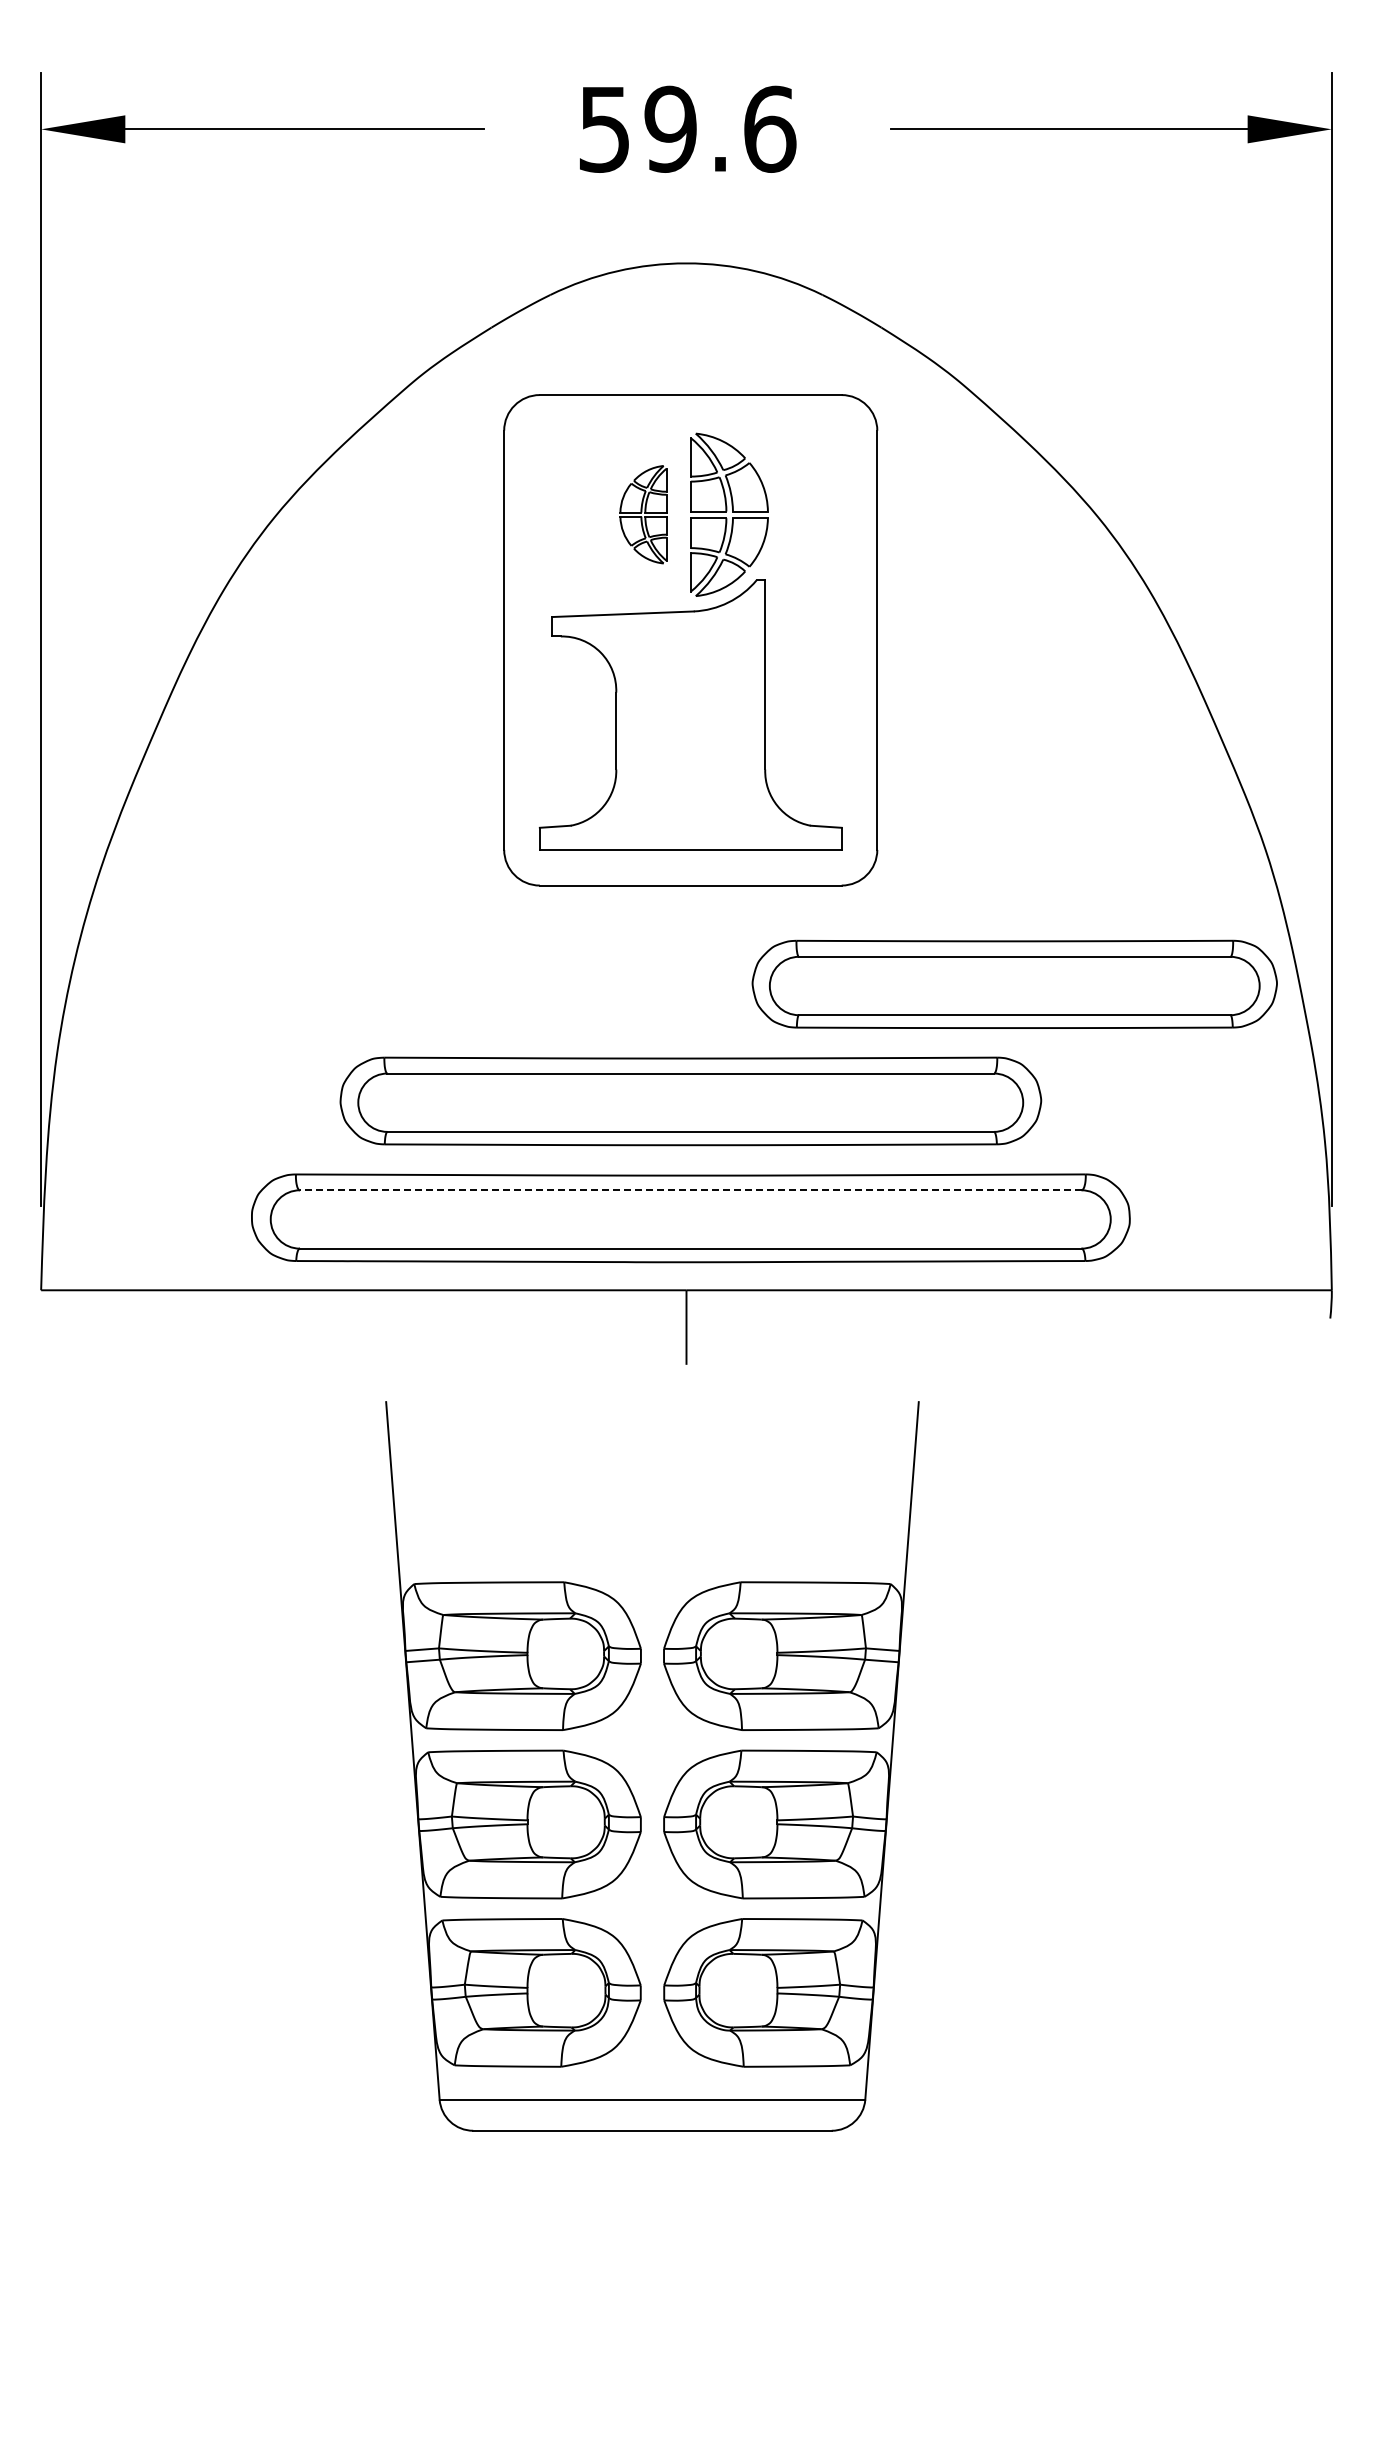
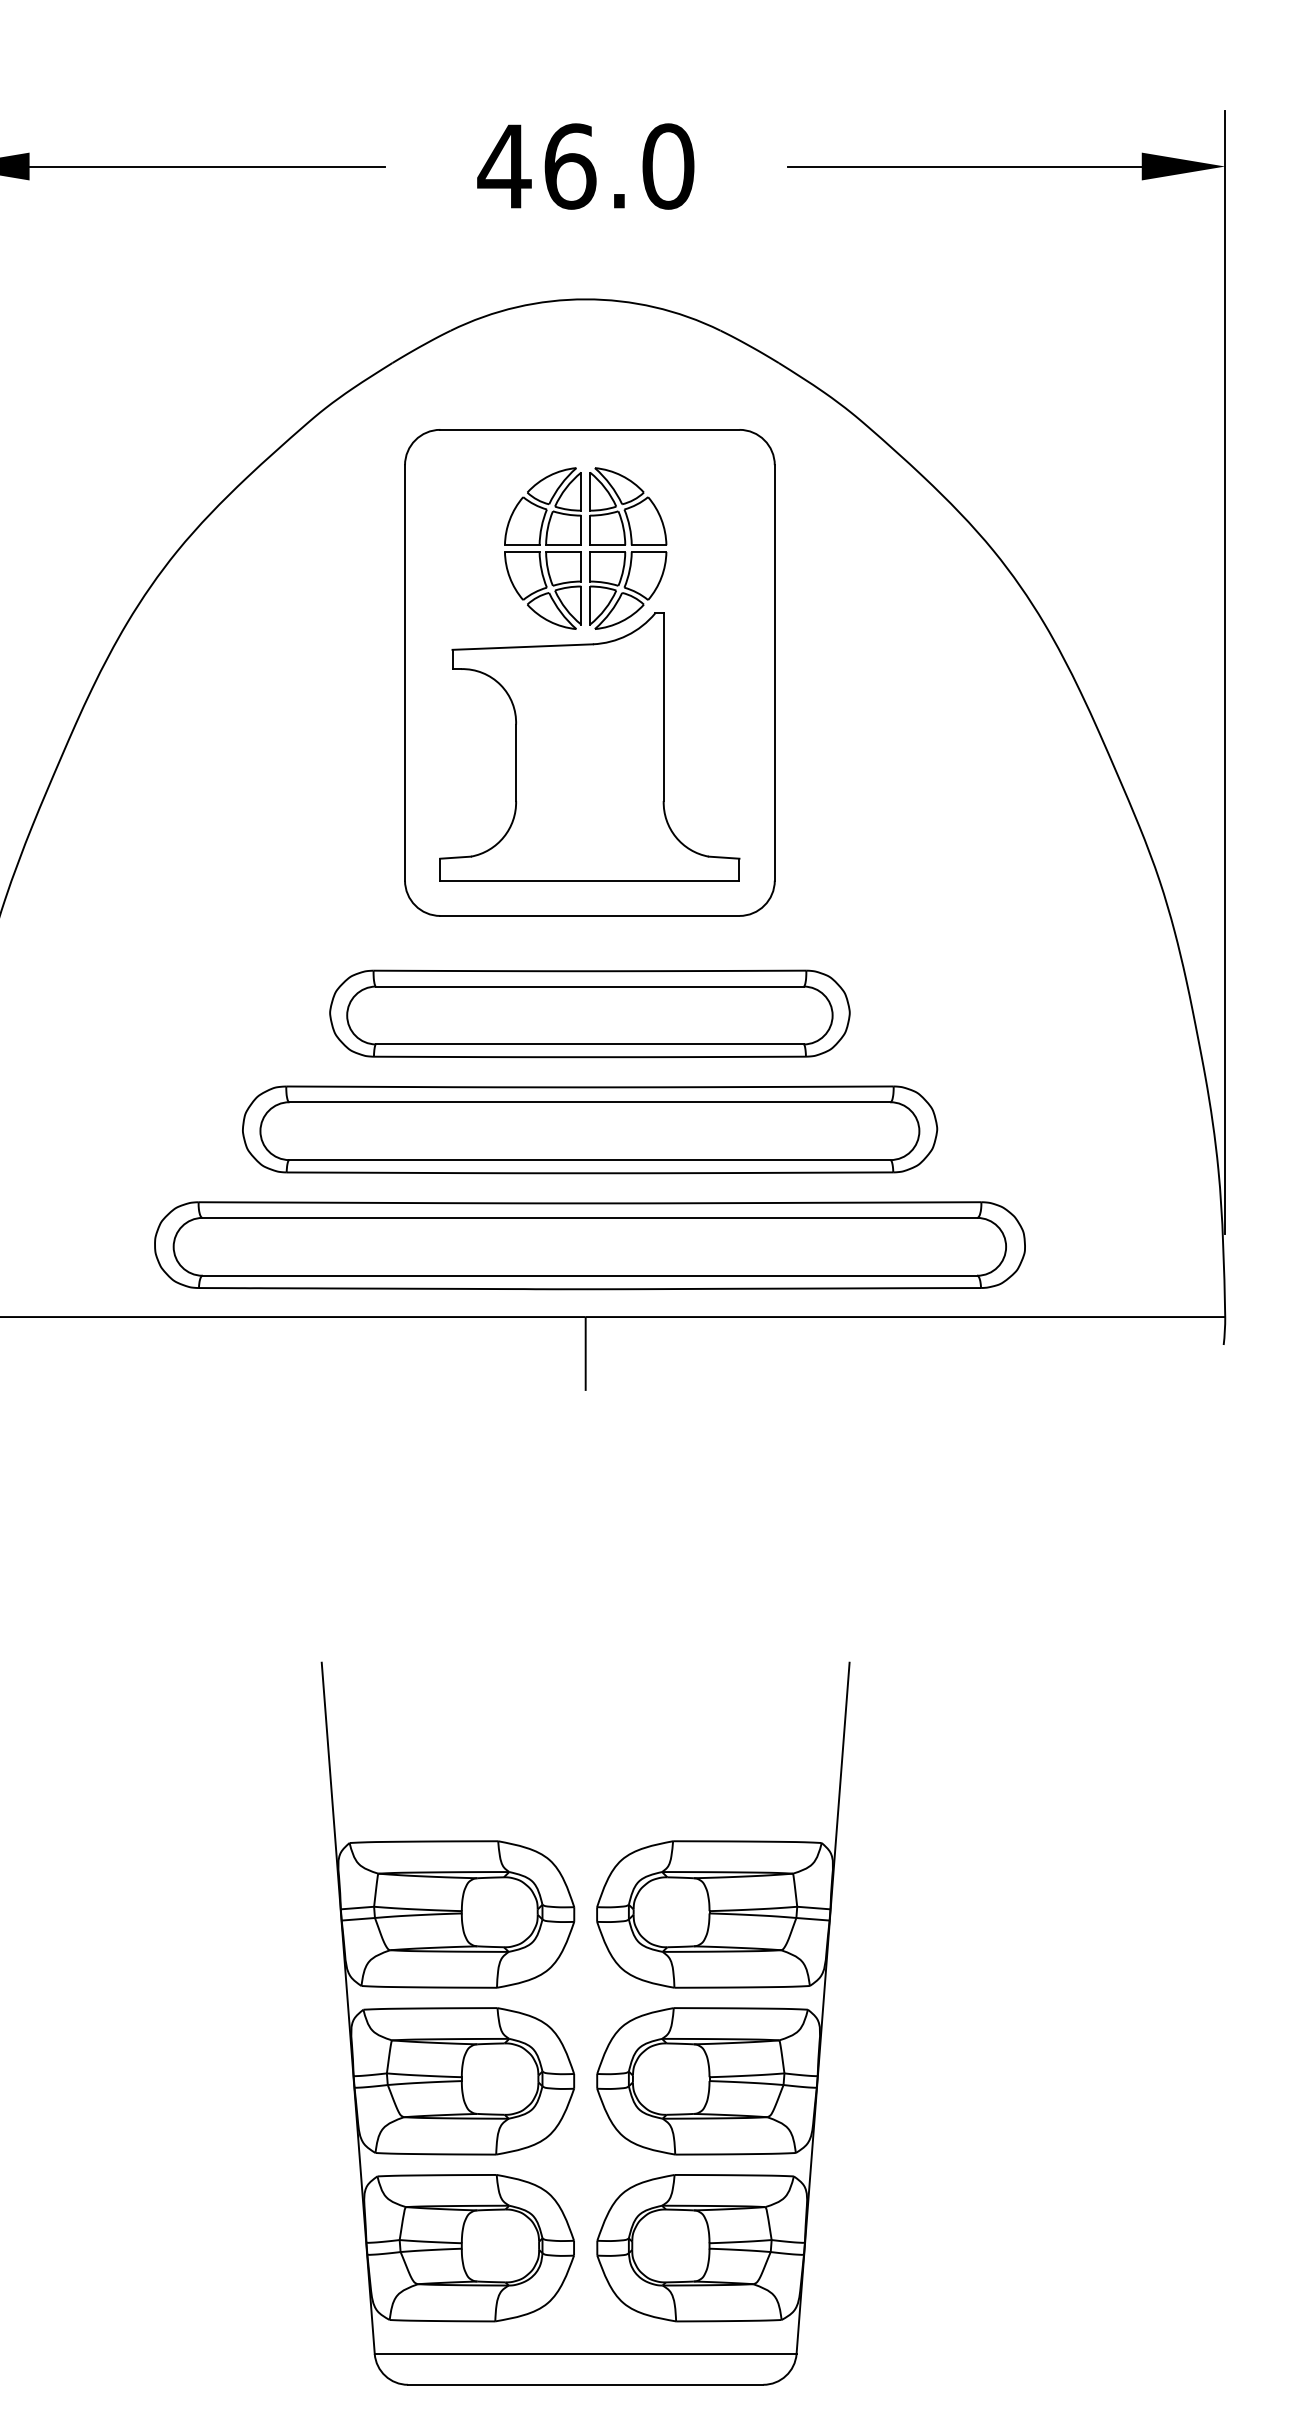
text: (686, 128) -> (585, 165), 59.6 -> 46.0
part: (643, 514) -> (543, 548), size x1.67
part: (1014, 983) -> (589, 1013), moved
line: (690, 1190) -> (589, 1218), dashed -> solid
part: (626, 1780) -> (559, 2037), moved

